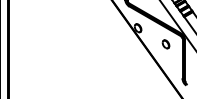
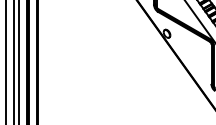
part: (165, 43) -> (194, 49), removed

